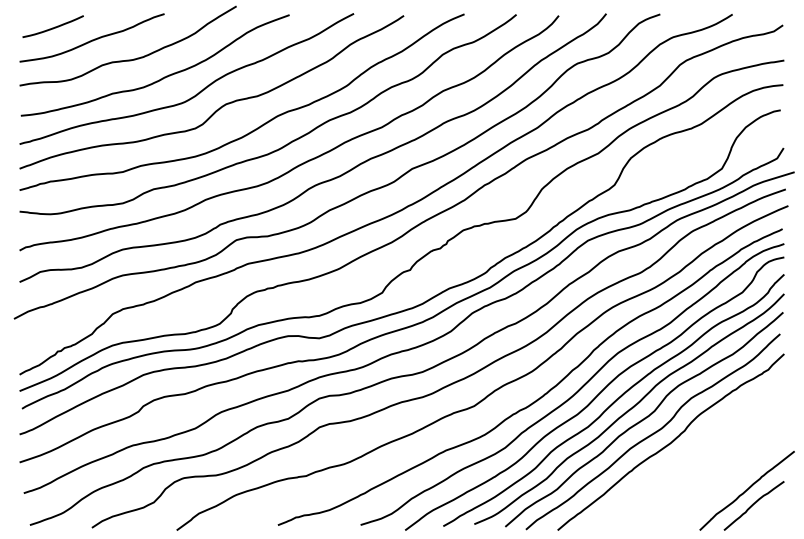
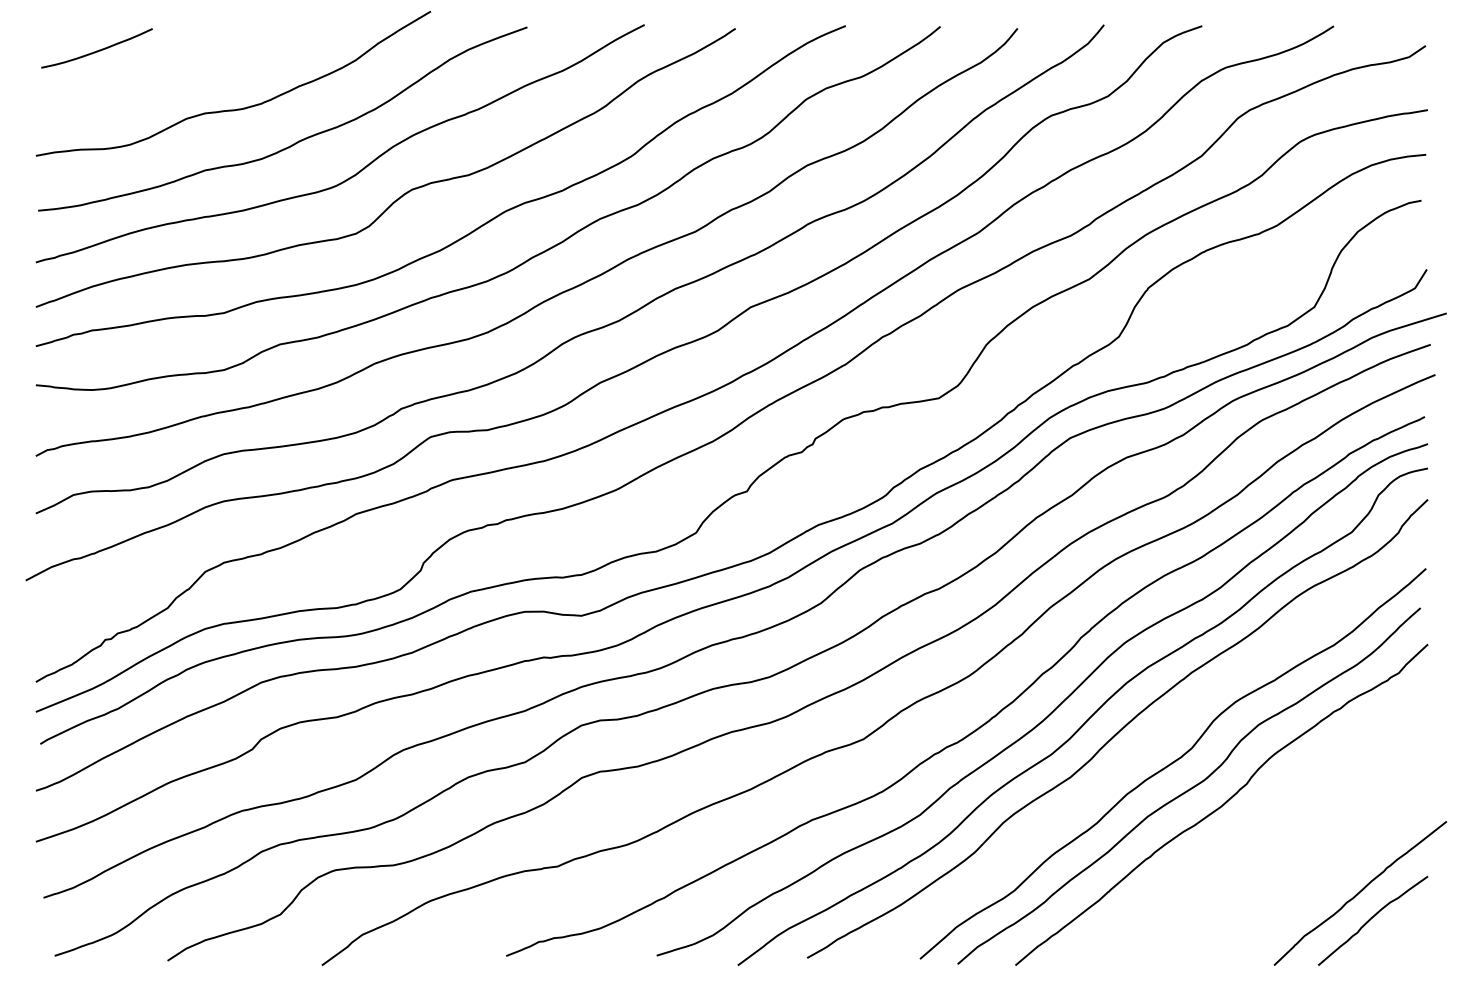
curve: (92, 39) -> (168, 71), removed
curve: (629, 408) -> (1146, 743), removed

